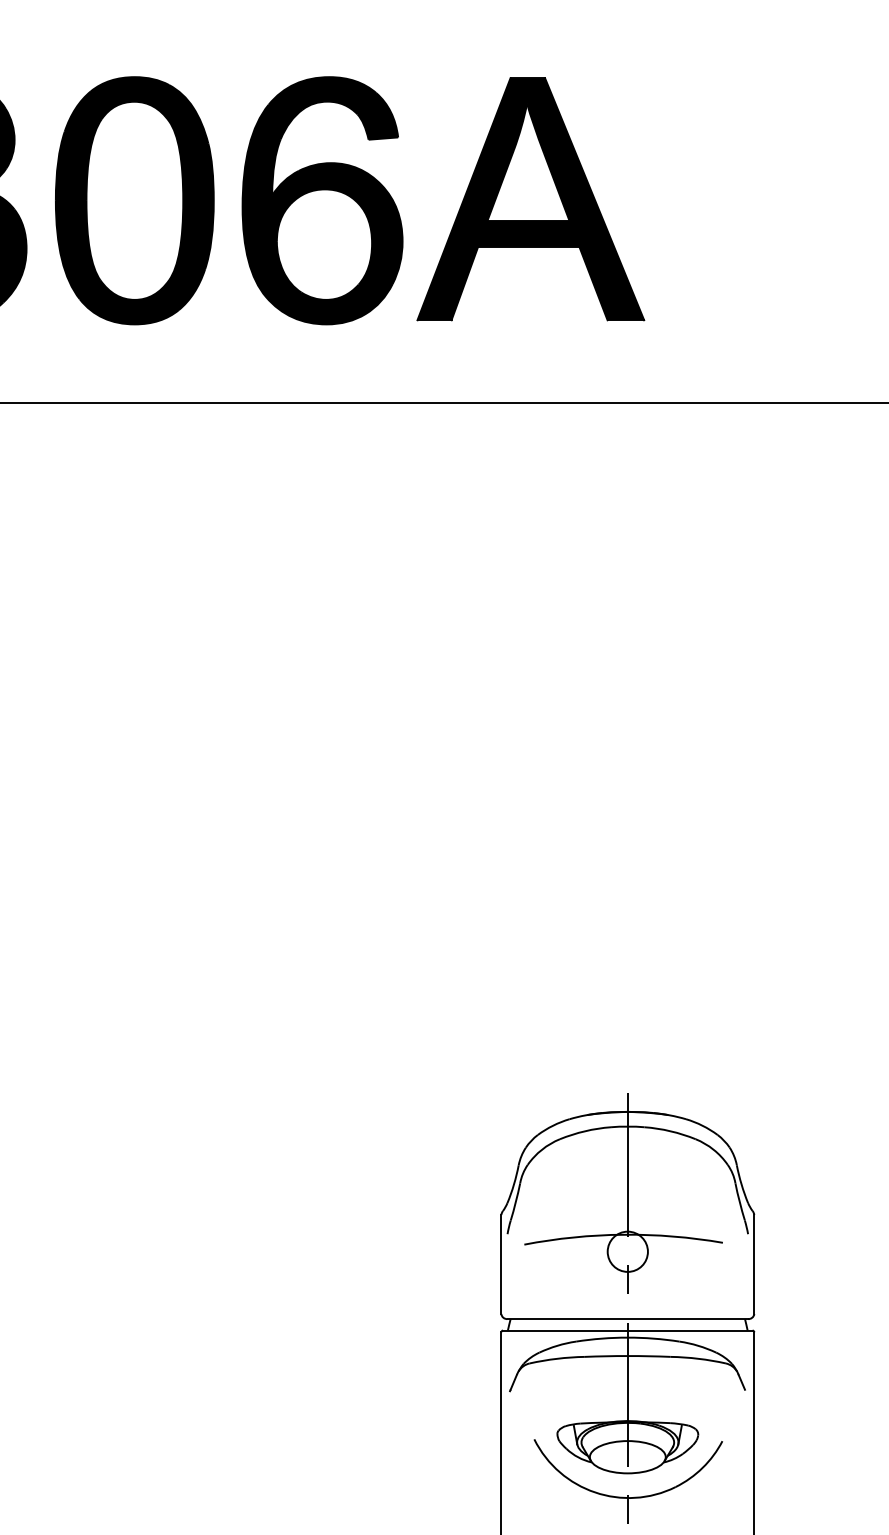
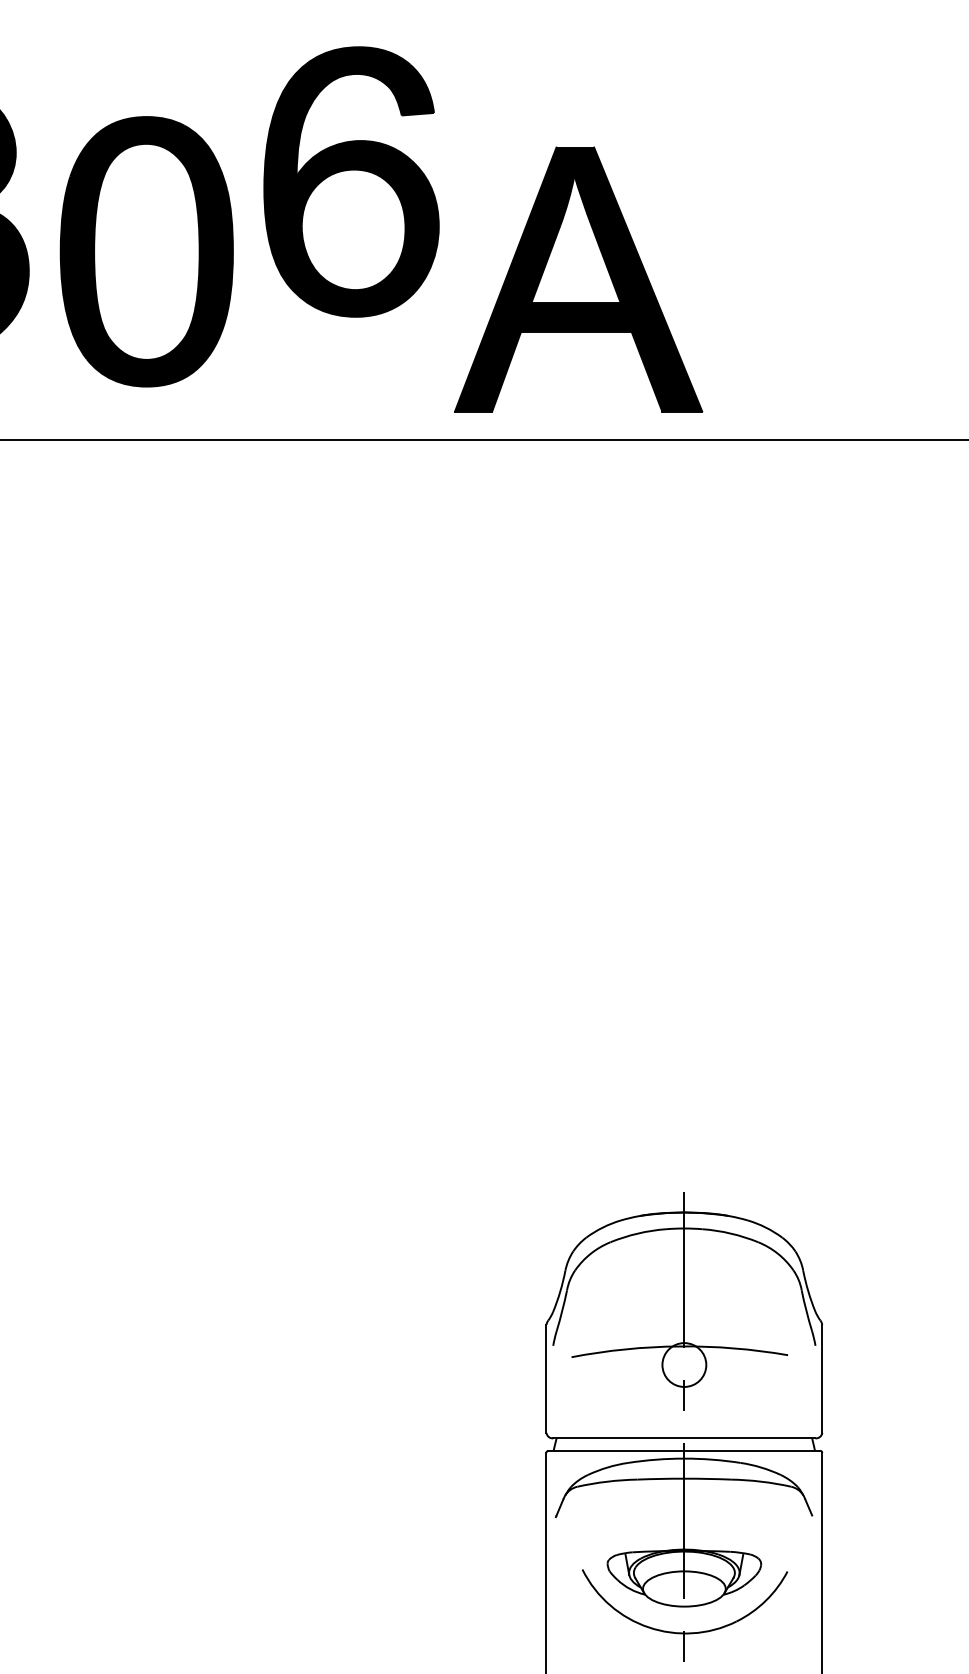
part: (530, 199) -> (578, 279), moved
part: (134, 200) -> (146, 251), moved
part: (322, 200) -> (351, 181), moved

